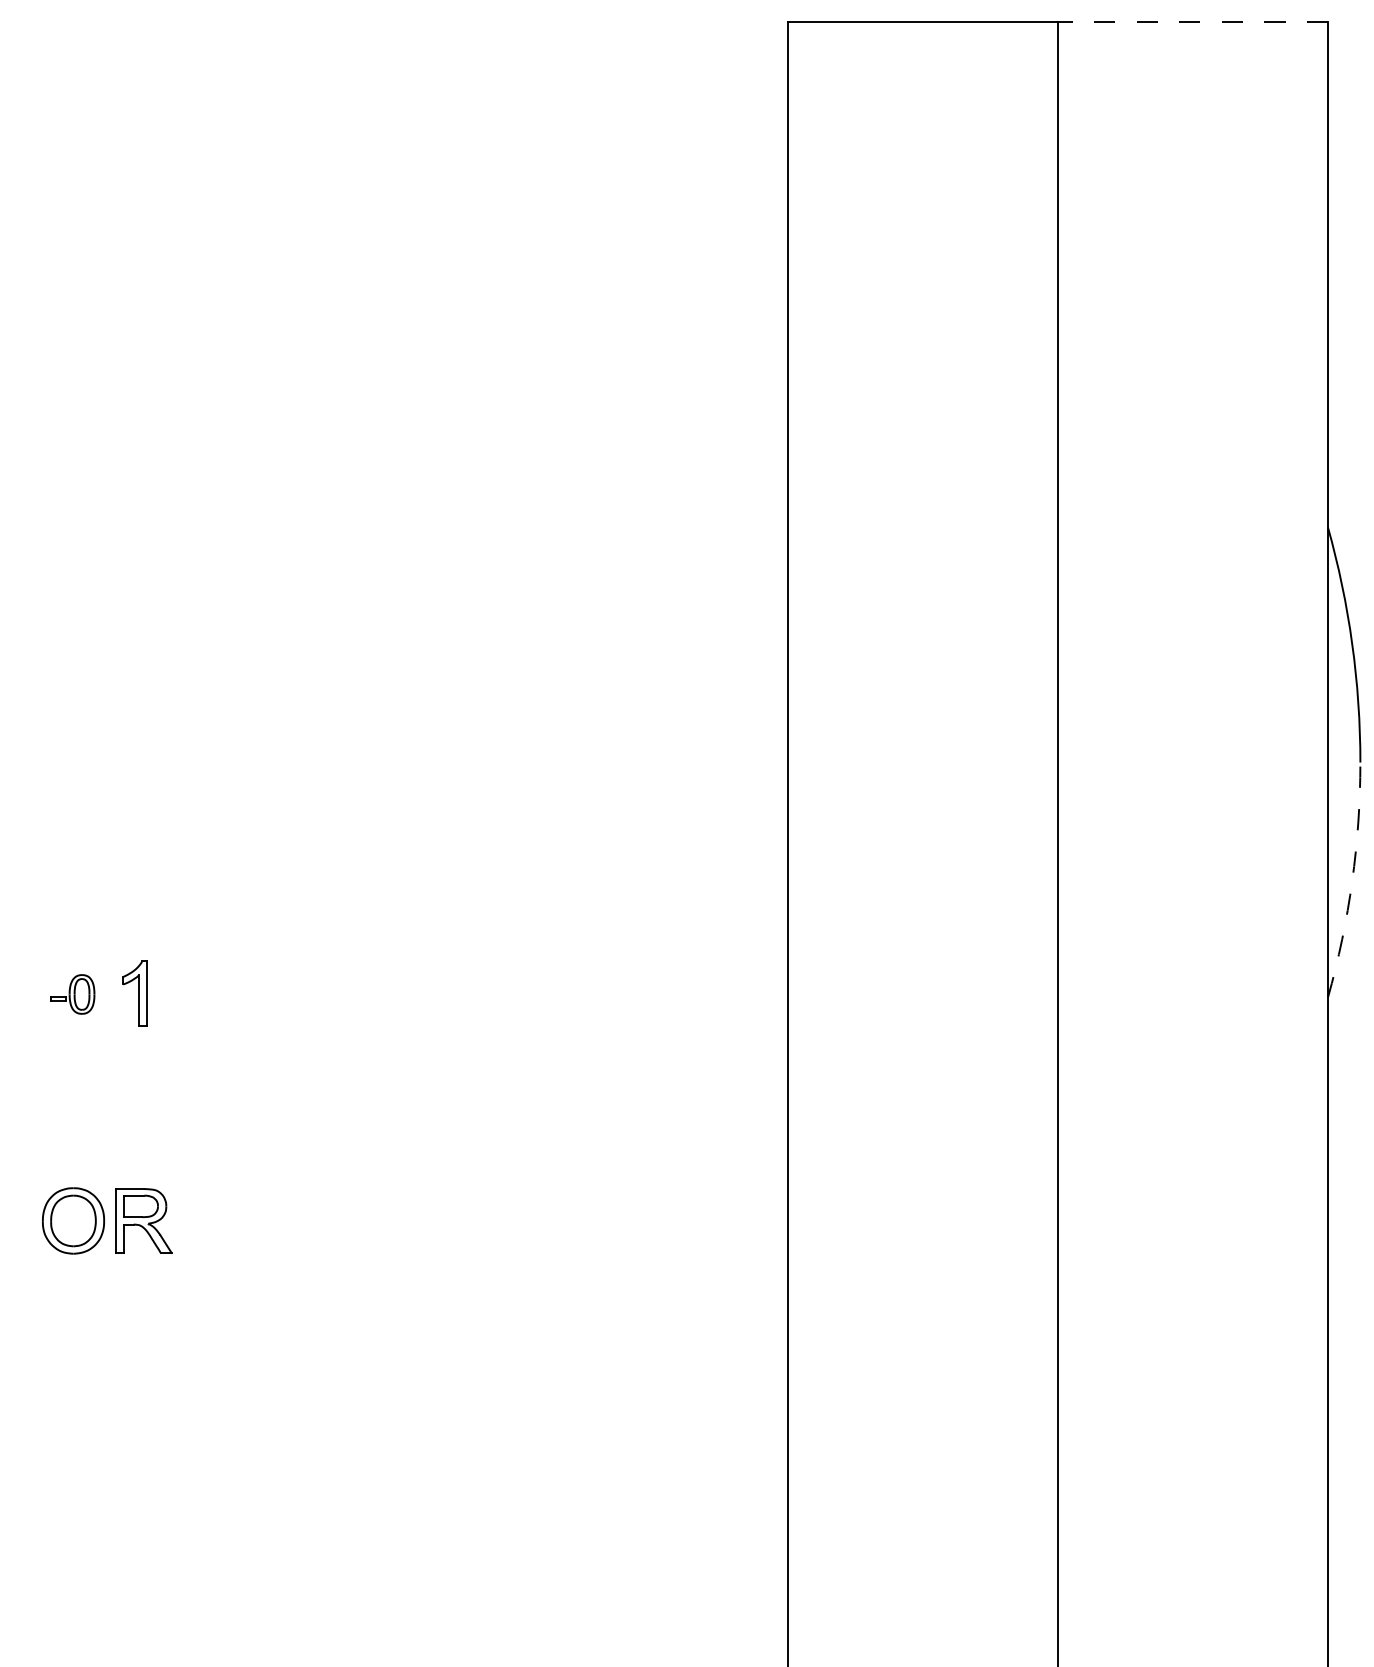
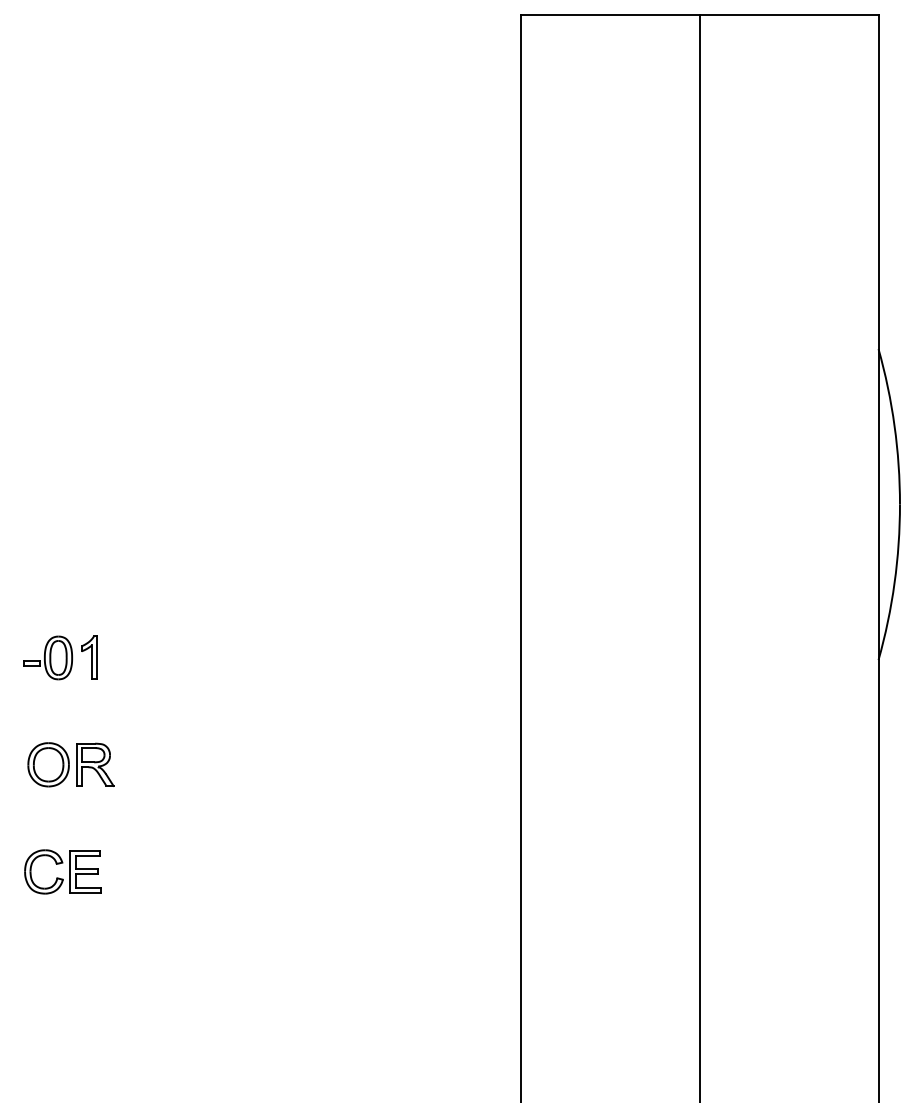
line: (1191, 21) -> (788, 14), dashed -> solid
arc: (1352, 881) -> (894, 583), dashed -> solid
part: (71, 993) -> (47, 657), size x1.67
part: (106, 1220) -> (70, 764), moved
part: (89, 1326) -> (59, 877), added

